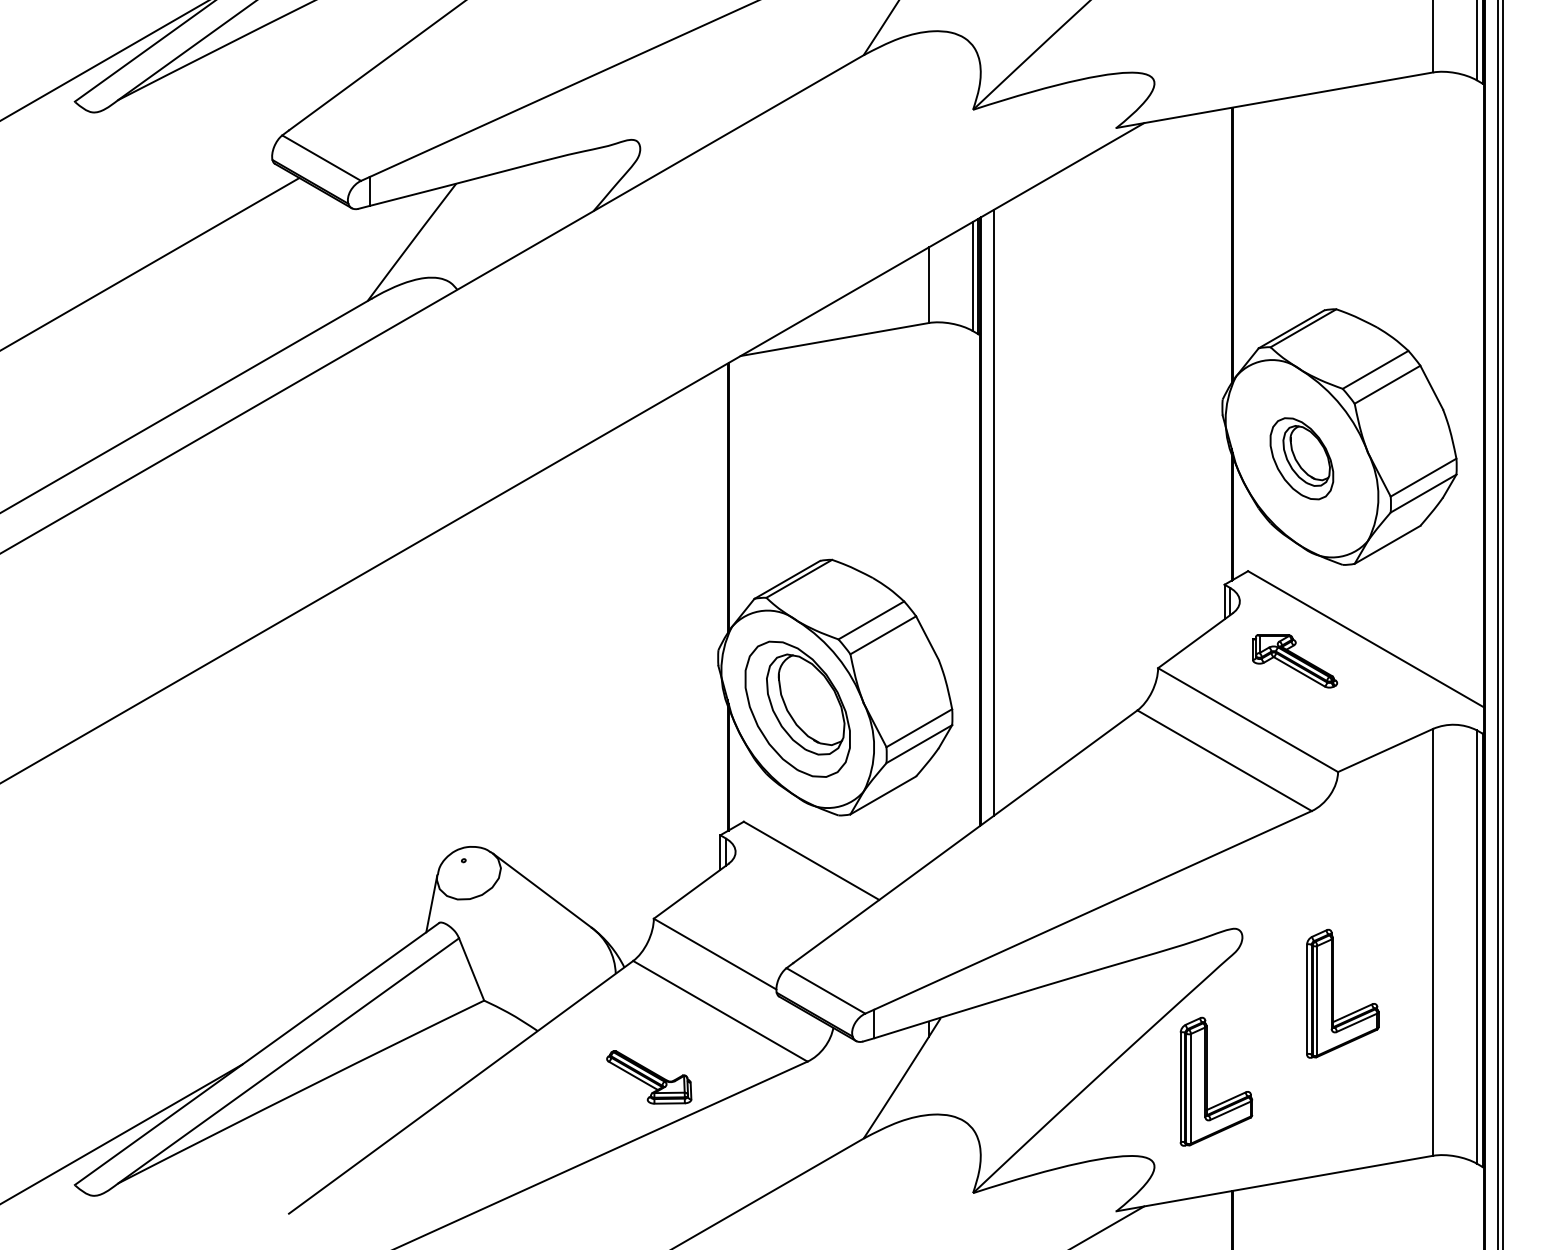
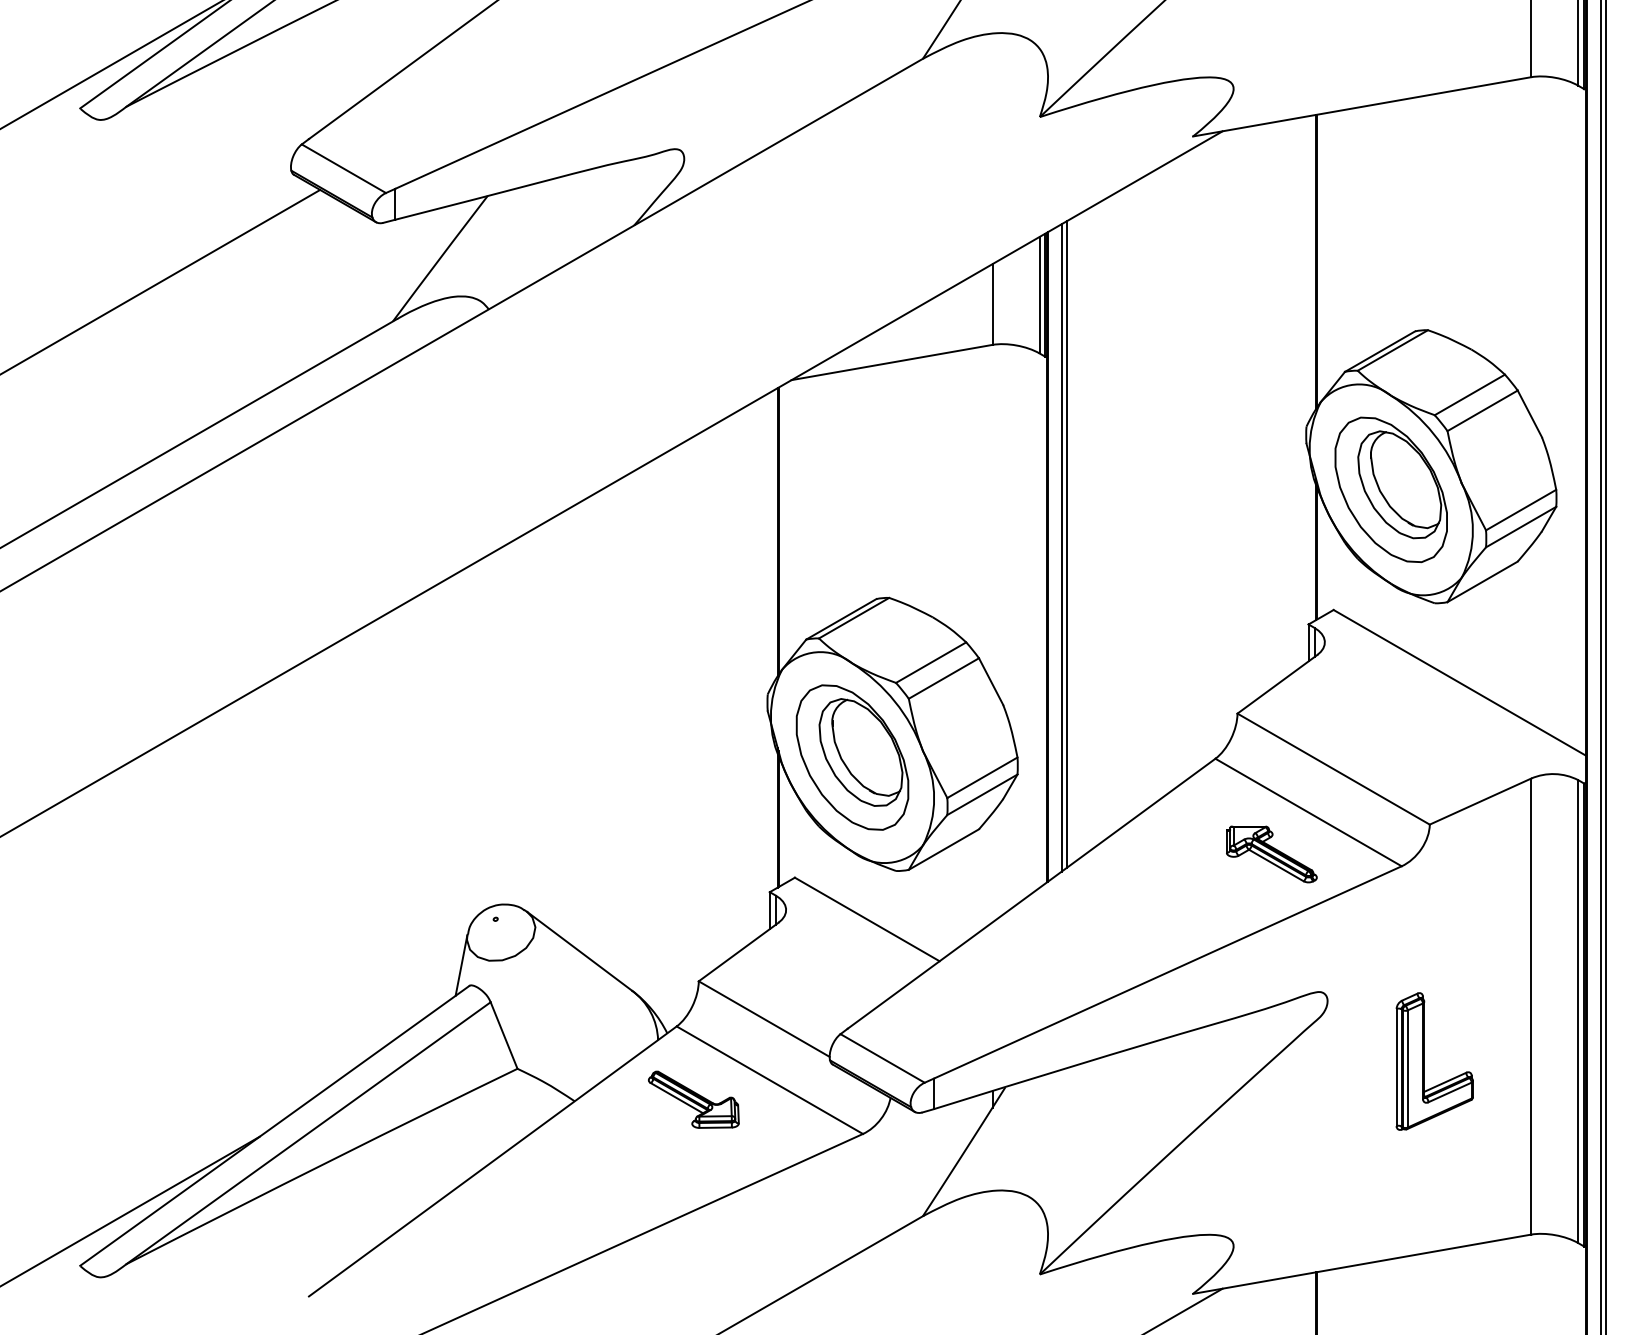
part: (1301, 458) -> (1390, 489), size x1.67
line: (998, 509) -> (1066, 544), added
part: (1294, 661) -> (1271, 854), moved
part: (648, 1077) -> (693, 1099), moved
part: (1206, 1081) -> (1289, 1155), removed

